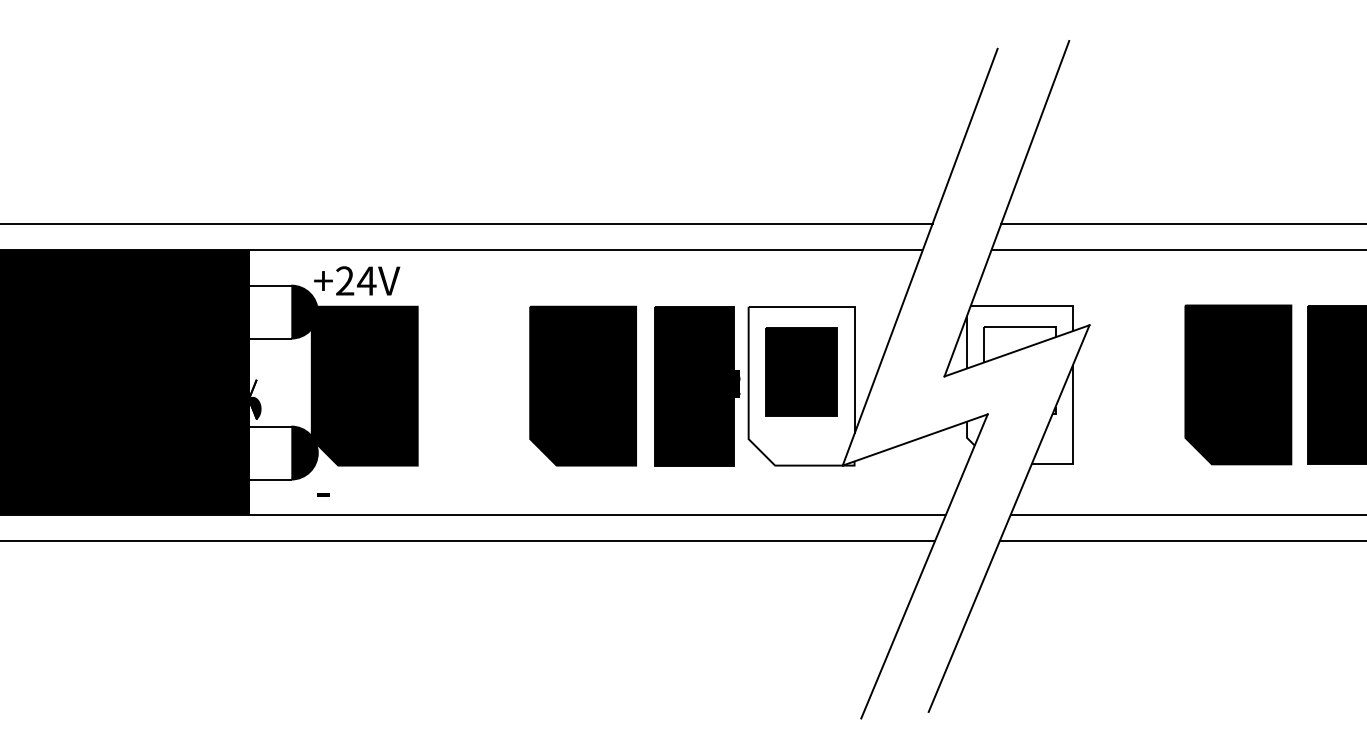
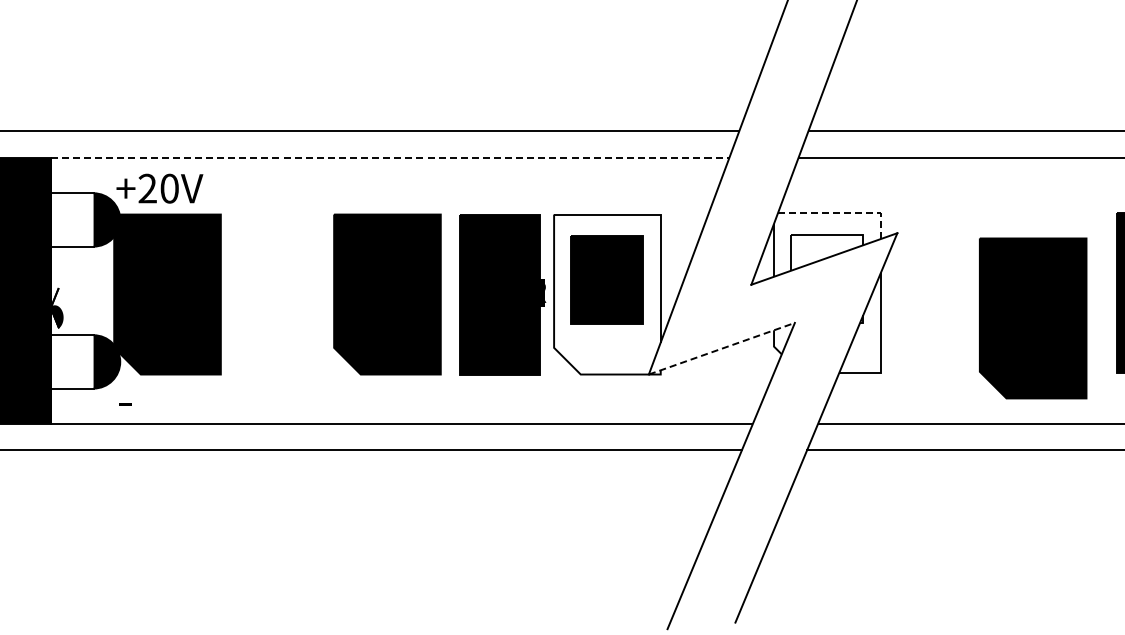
line: (585, 250) -> (389, 157), solid -> dashed
text: (366, 280) -> (169, 188), +24V -> +20V
line: (1034, 305) -> (841, 213), solid -> dashed
part: (1238, 384) -> (1033, 318), moved
line: (915, 439) -> (722, 348), solid -> dashed

